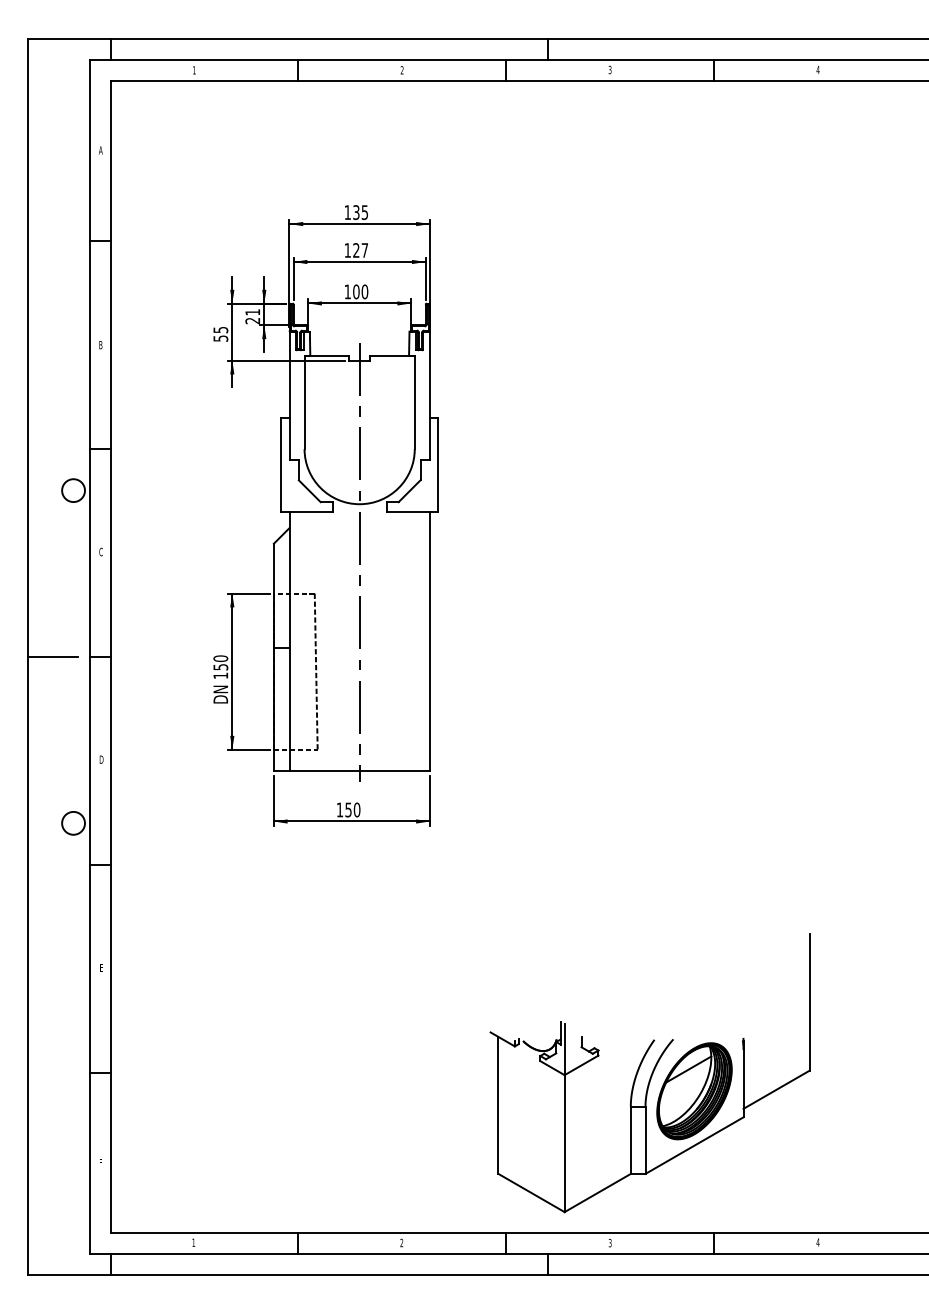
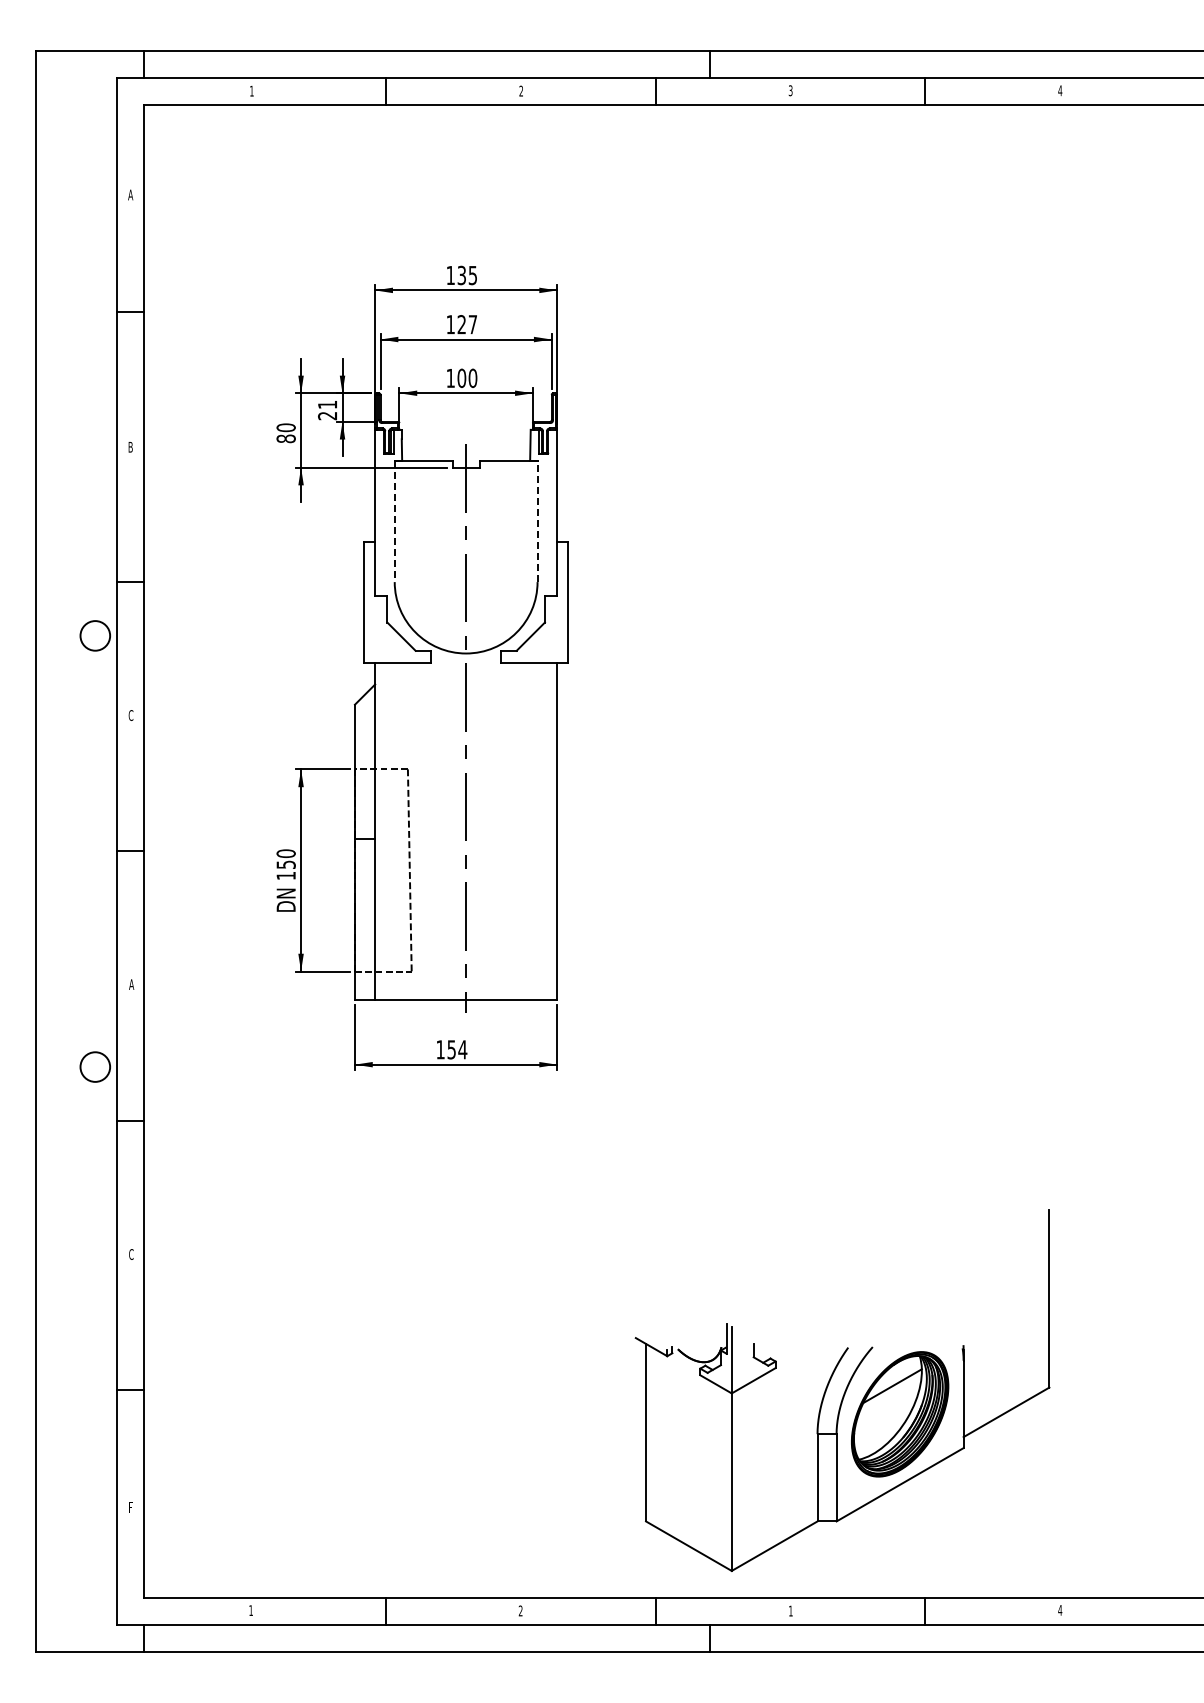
text: (220, 334) -> (285, 433), 55 -> 80
line: (304, 402) -> (394, 521), solid -> dashed
line: (414, 402) -> (537, 521), solid -> dashed
line: (52, 657) -> (68, 851), removed
text: (101, 759) -> (131, 984), D -> A
text: (356, 809) -> (462, 1049), 150 -> 154
text: (101, 967) -> (131, 1254), E -> C
text: (609, 1242) -> (790, 1610), 3 -> 1

